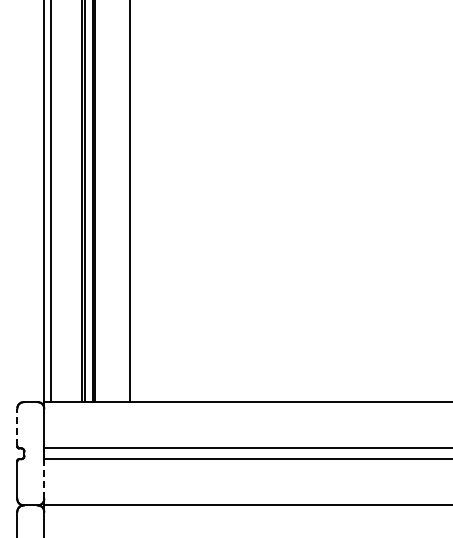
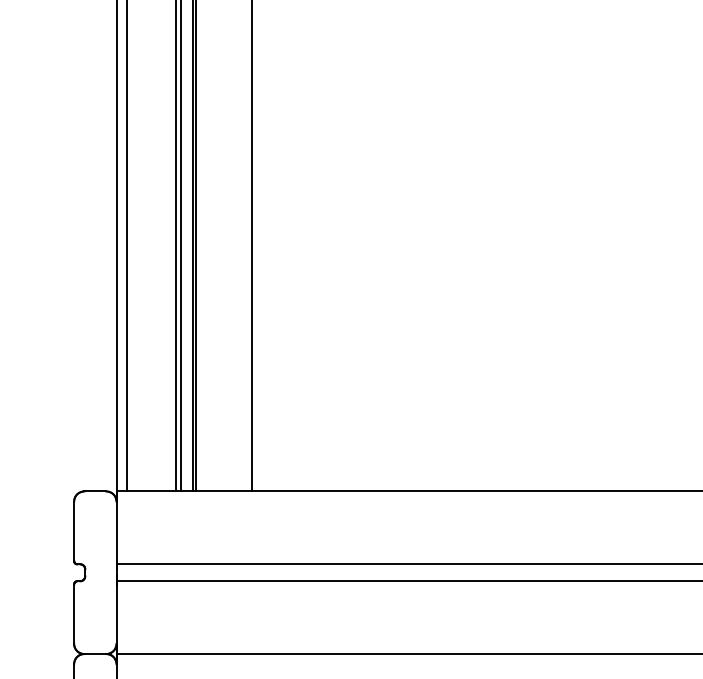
line: (17, 427) -> (74, 531), dashed -> solid
line: (44, 480) -> (116, 614), dashed -> solid

